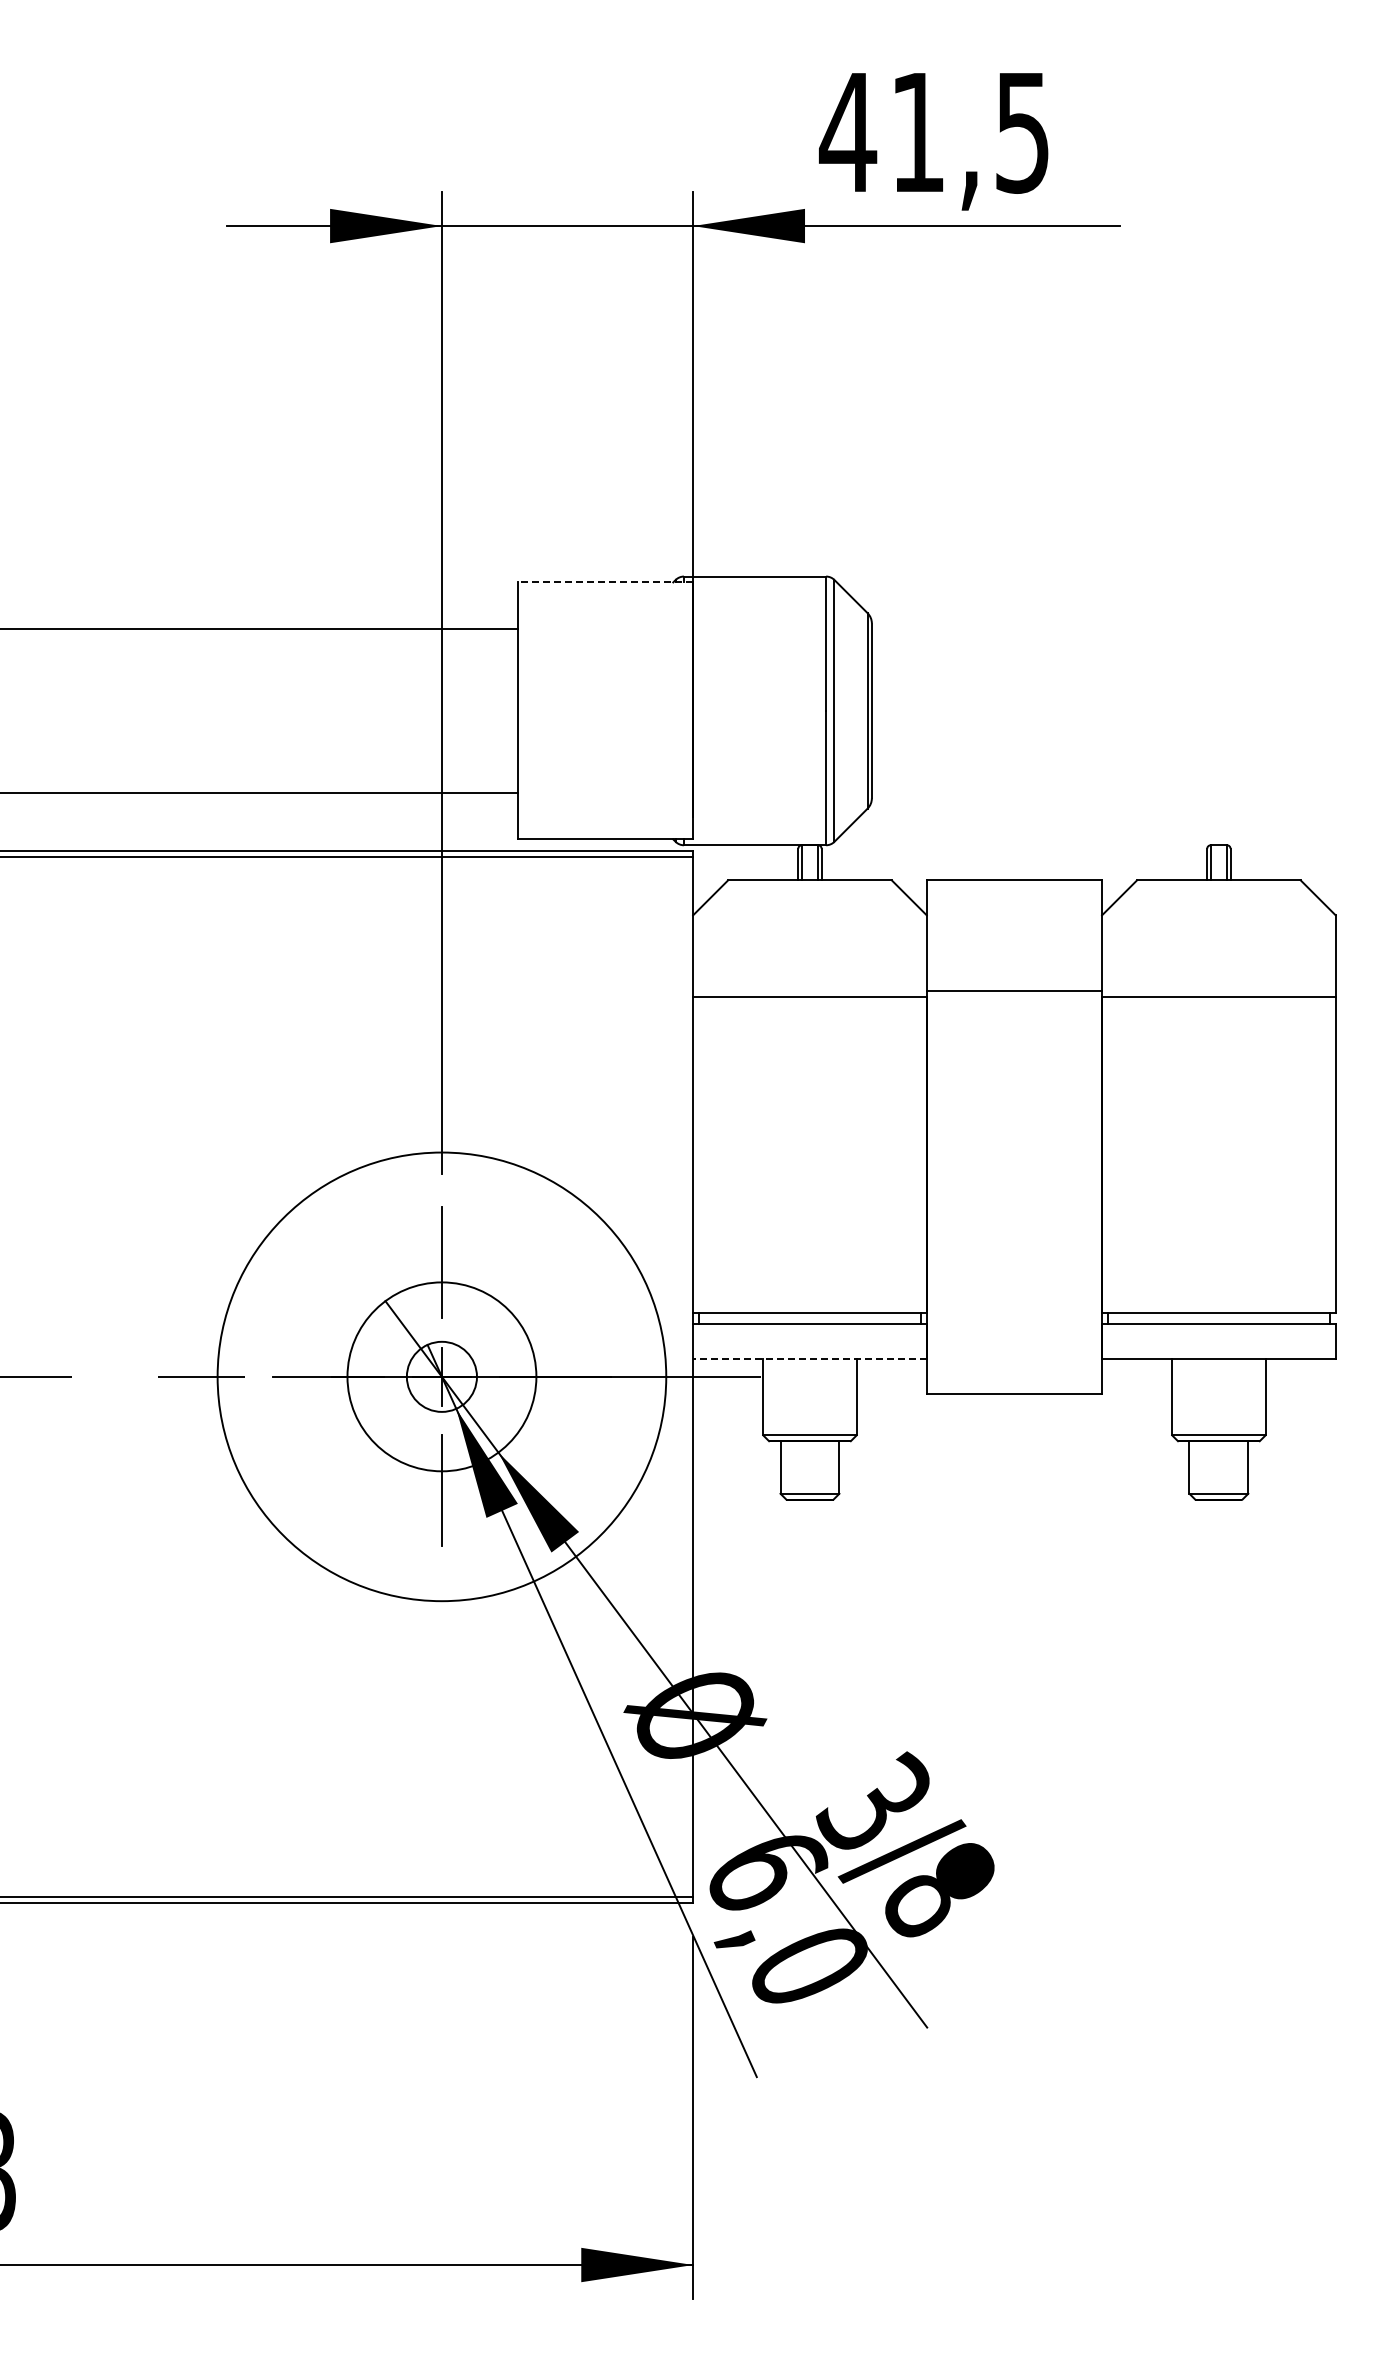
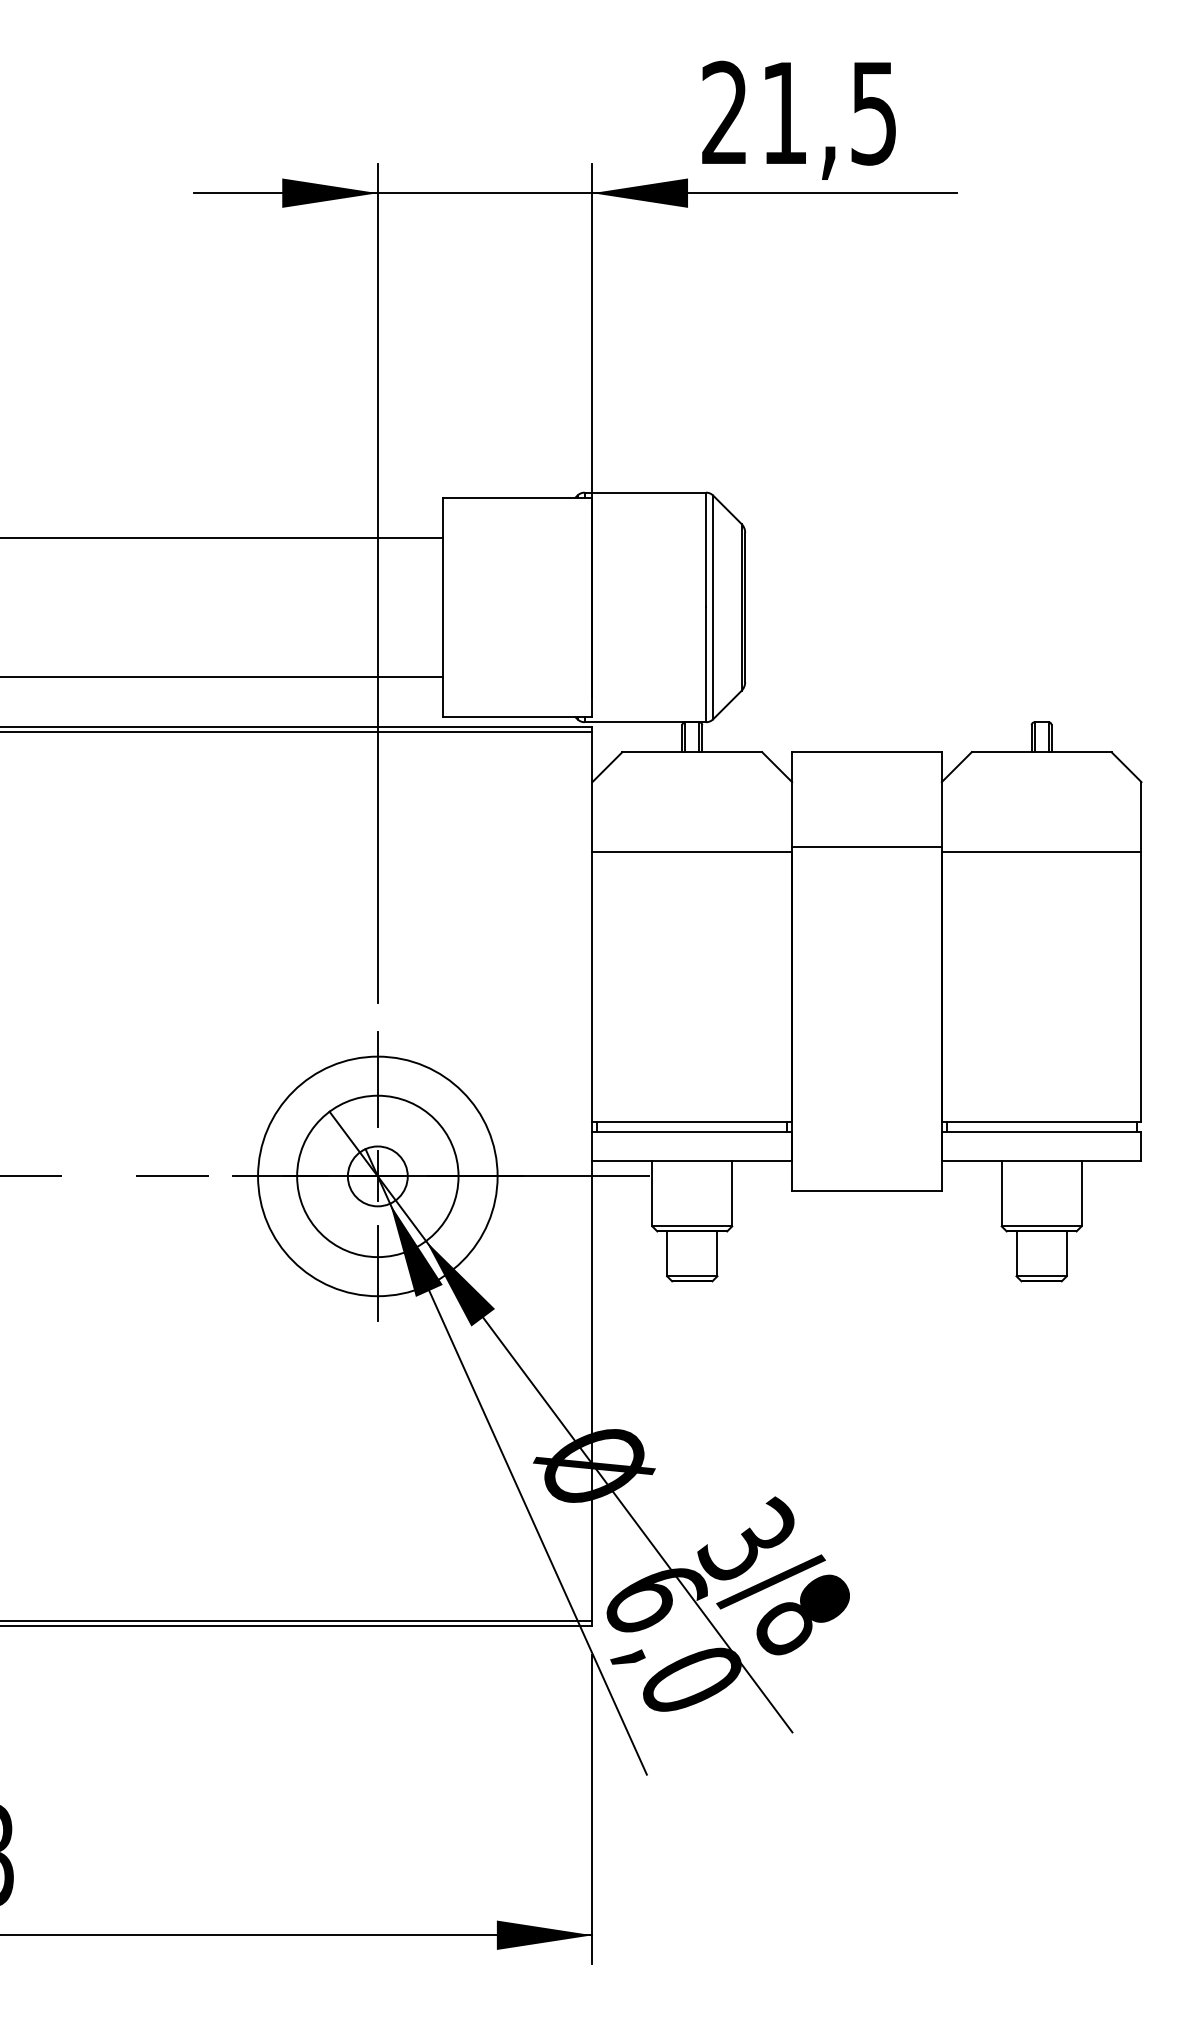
text: (847, 131) -> (724, 112), 41,5 -> 21,5
line: (605, 582) -> (517, 497), dashed -> solid
line: (809, 1359) -> (691, 1161), dashed -> solid
circle: (441, 1376) -> (377, 1176), size x0.62

